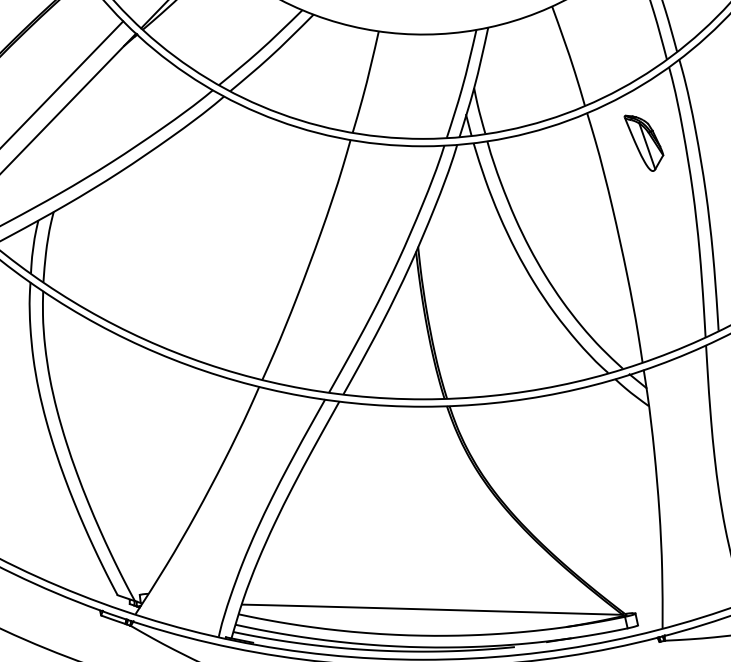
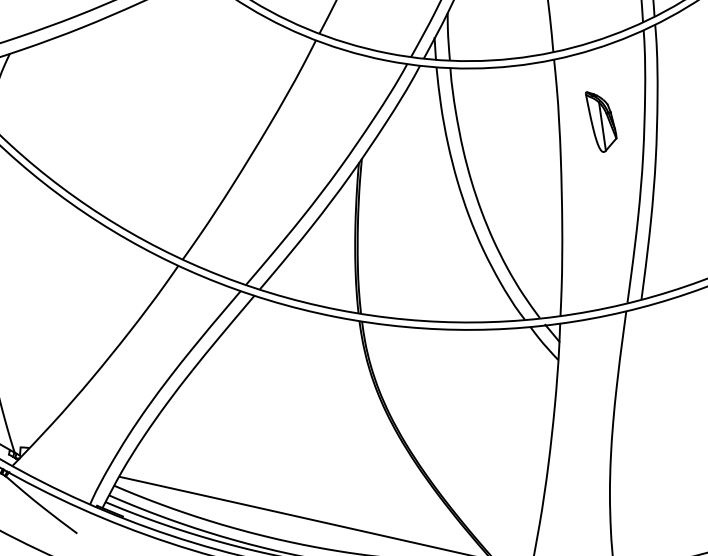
part: (643, 142) -> (599, 122), moved

